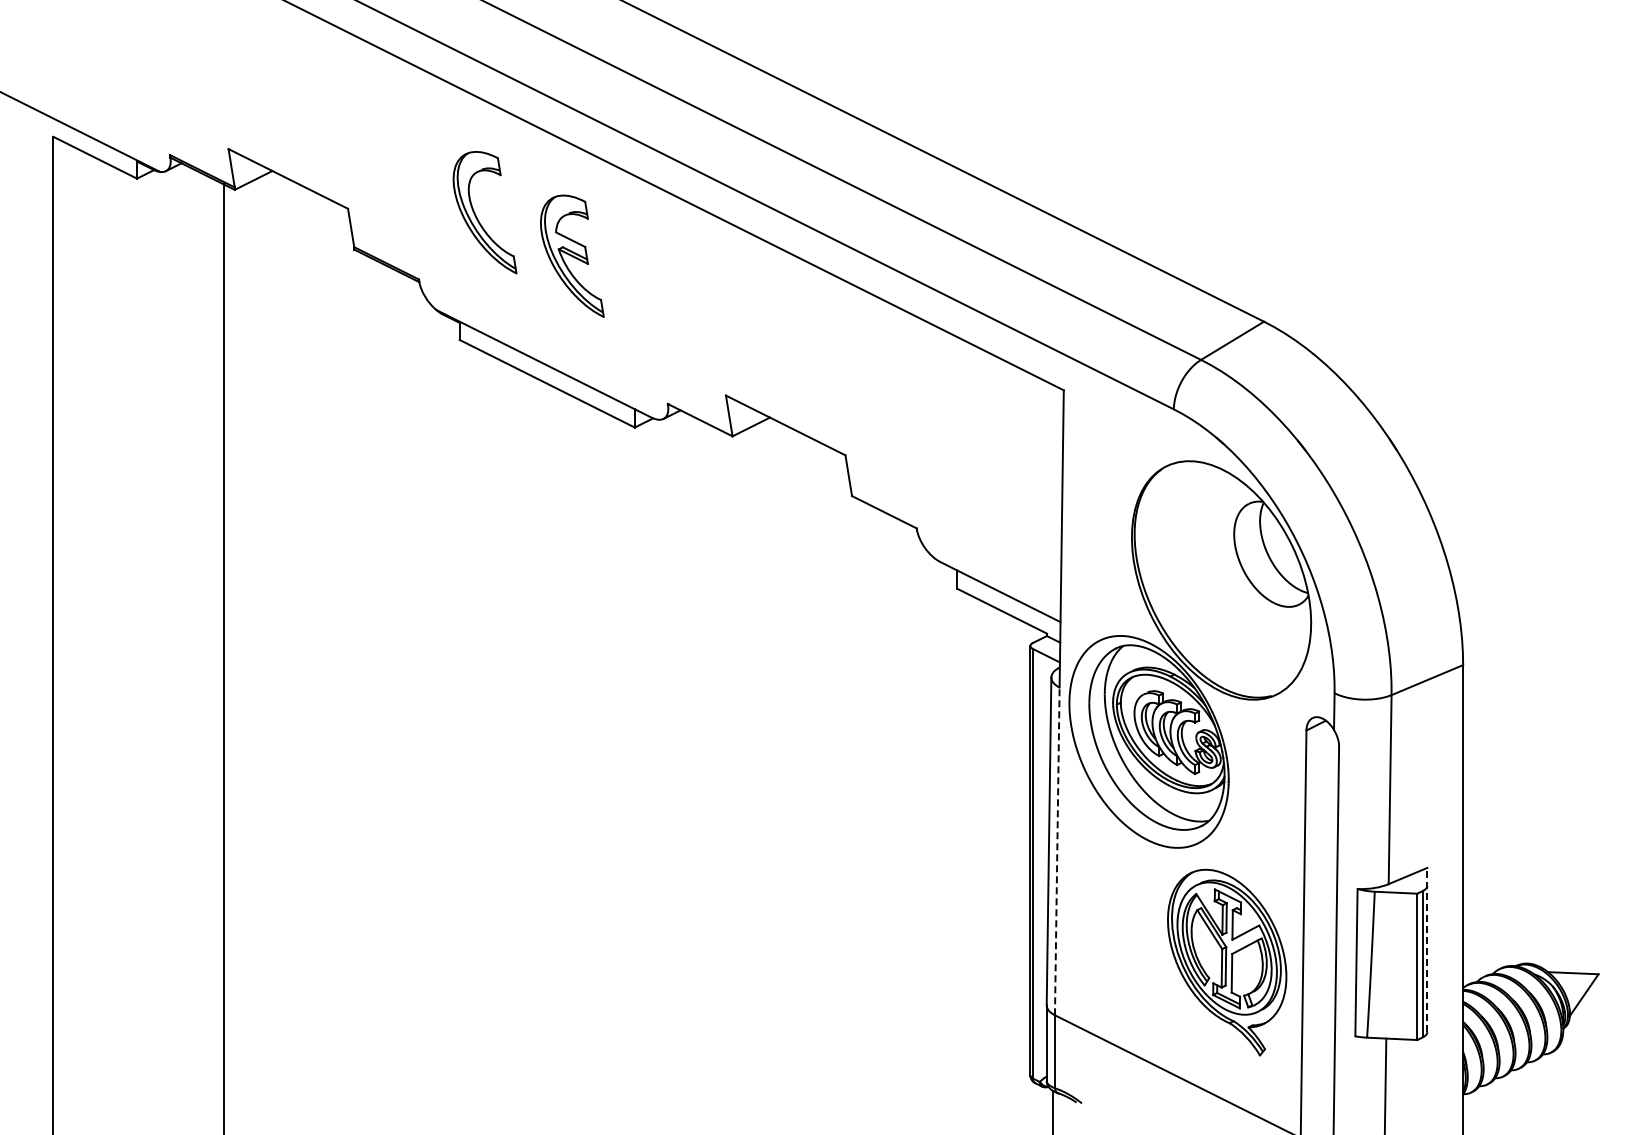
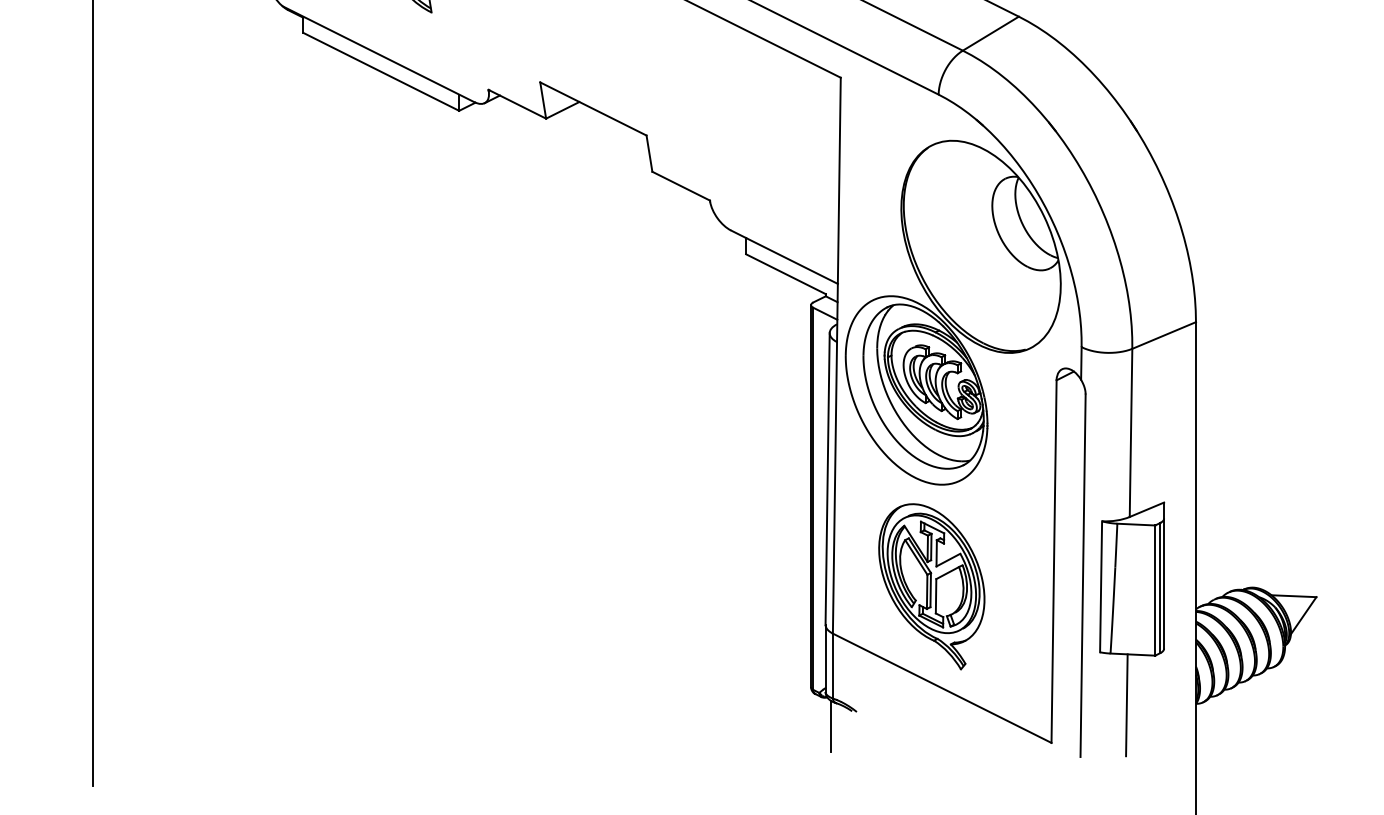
line: (1057, 851) -> (835, 487), dashed -> solid
line: (1427, 949) -> (1164, 575), dashed -> solid
part: (1227, 962) -> (932, 586), moved

